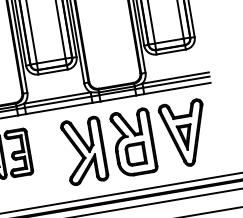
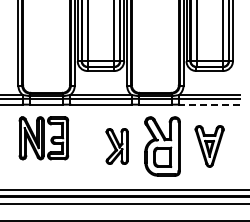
line: (177, 88) -> (209, 104), solid -> dashed
part: (184, 134) -> (209, 146), size x0.7
part: (83, 151) -> (116, 146), size x0.6

